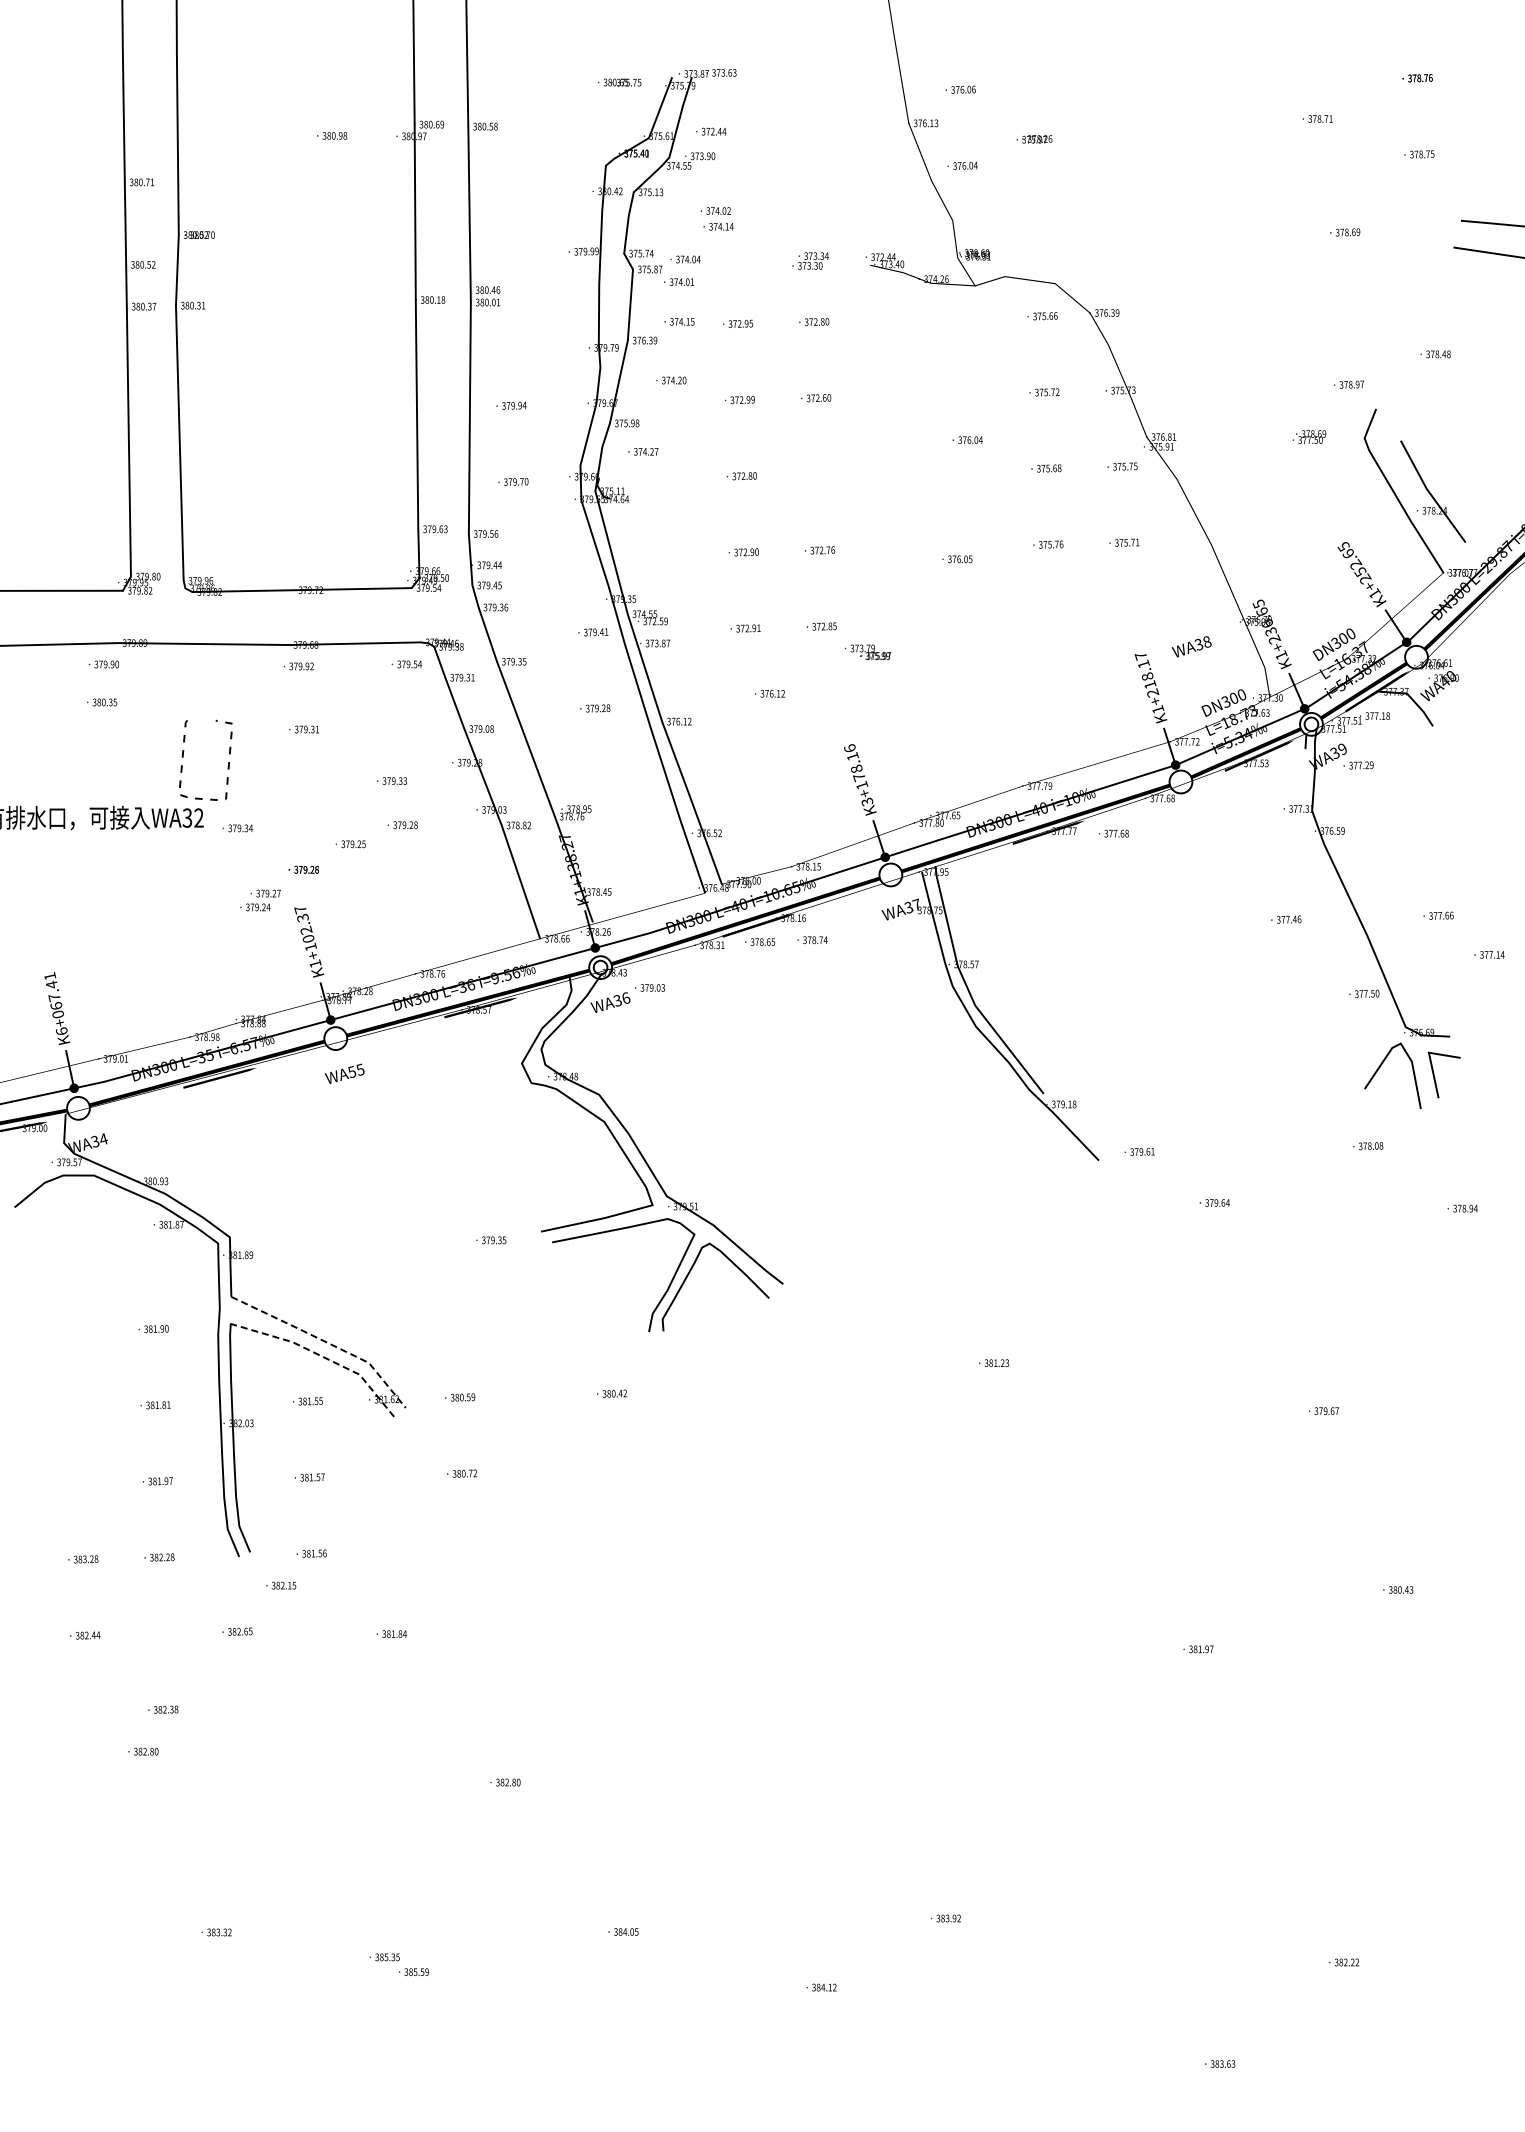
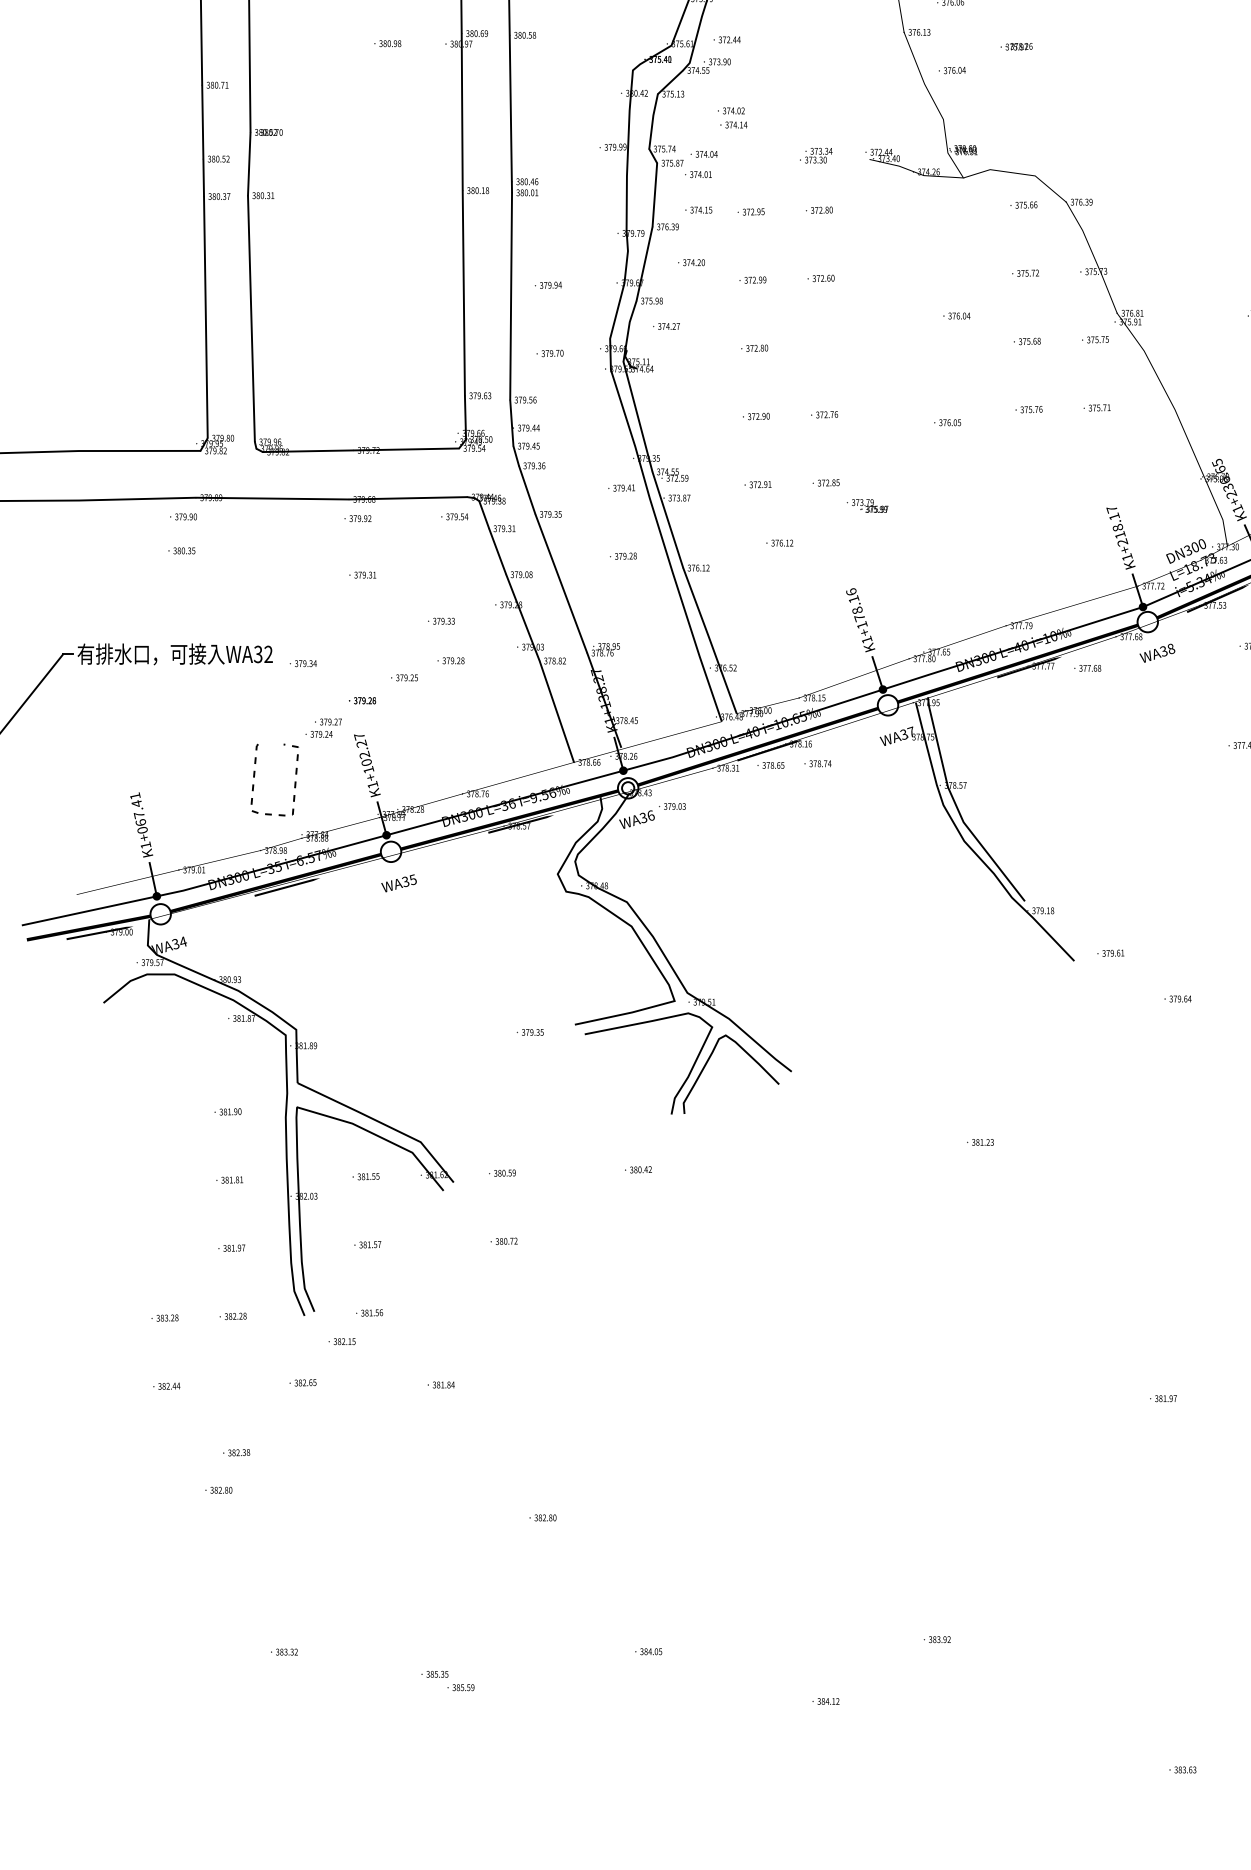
text: (1191, 646) -> (1157, 652), moved
curve: (183, 757) -> (254, 777), moved
text: (867, 801) -> (867, 639), K3+178.16 -> K1+178.16
text: (303, 917) -> (362, 743), K1+102.37 -> K1+102.27
text: (61, 1030) -> (145, 844), K6+067.41 -> K1+067.41
text: (352, 1071) -> (406, 881), WA55 -> WA35
line: (326, 1342) -> (382, 1123), dashed -> solid
line: (321, 1356) -> (378, 1136), dashed -> solid

